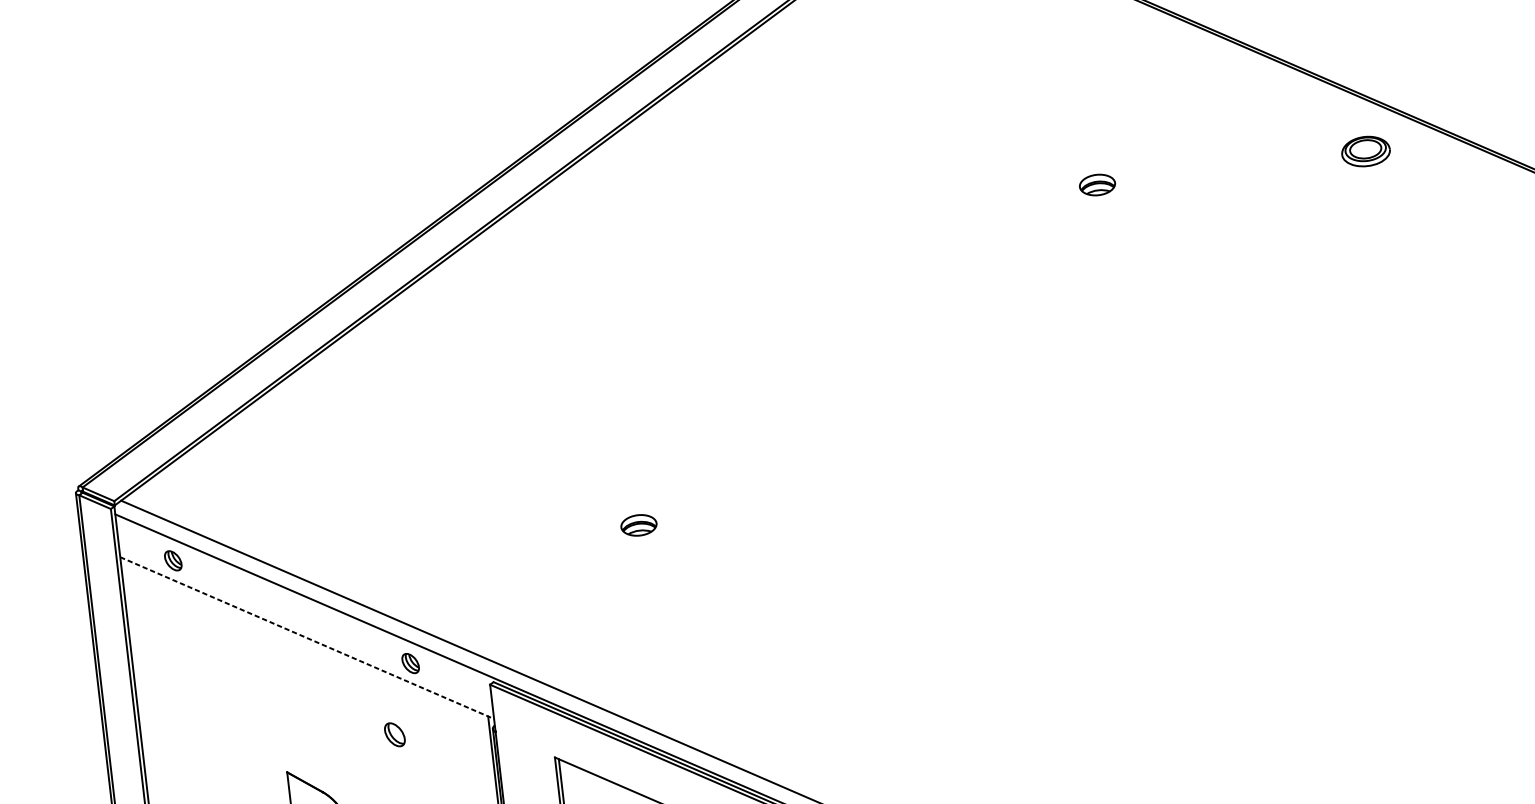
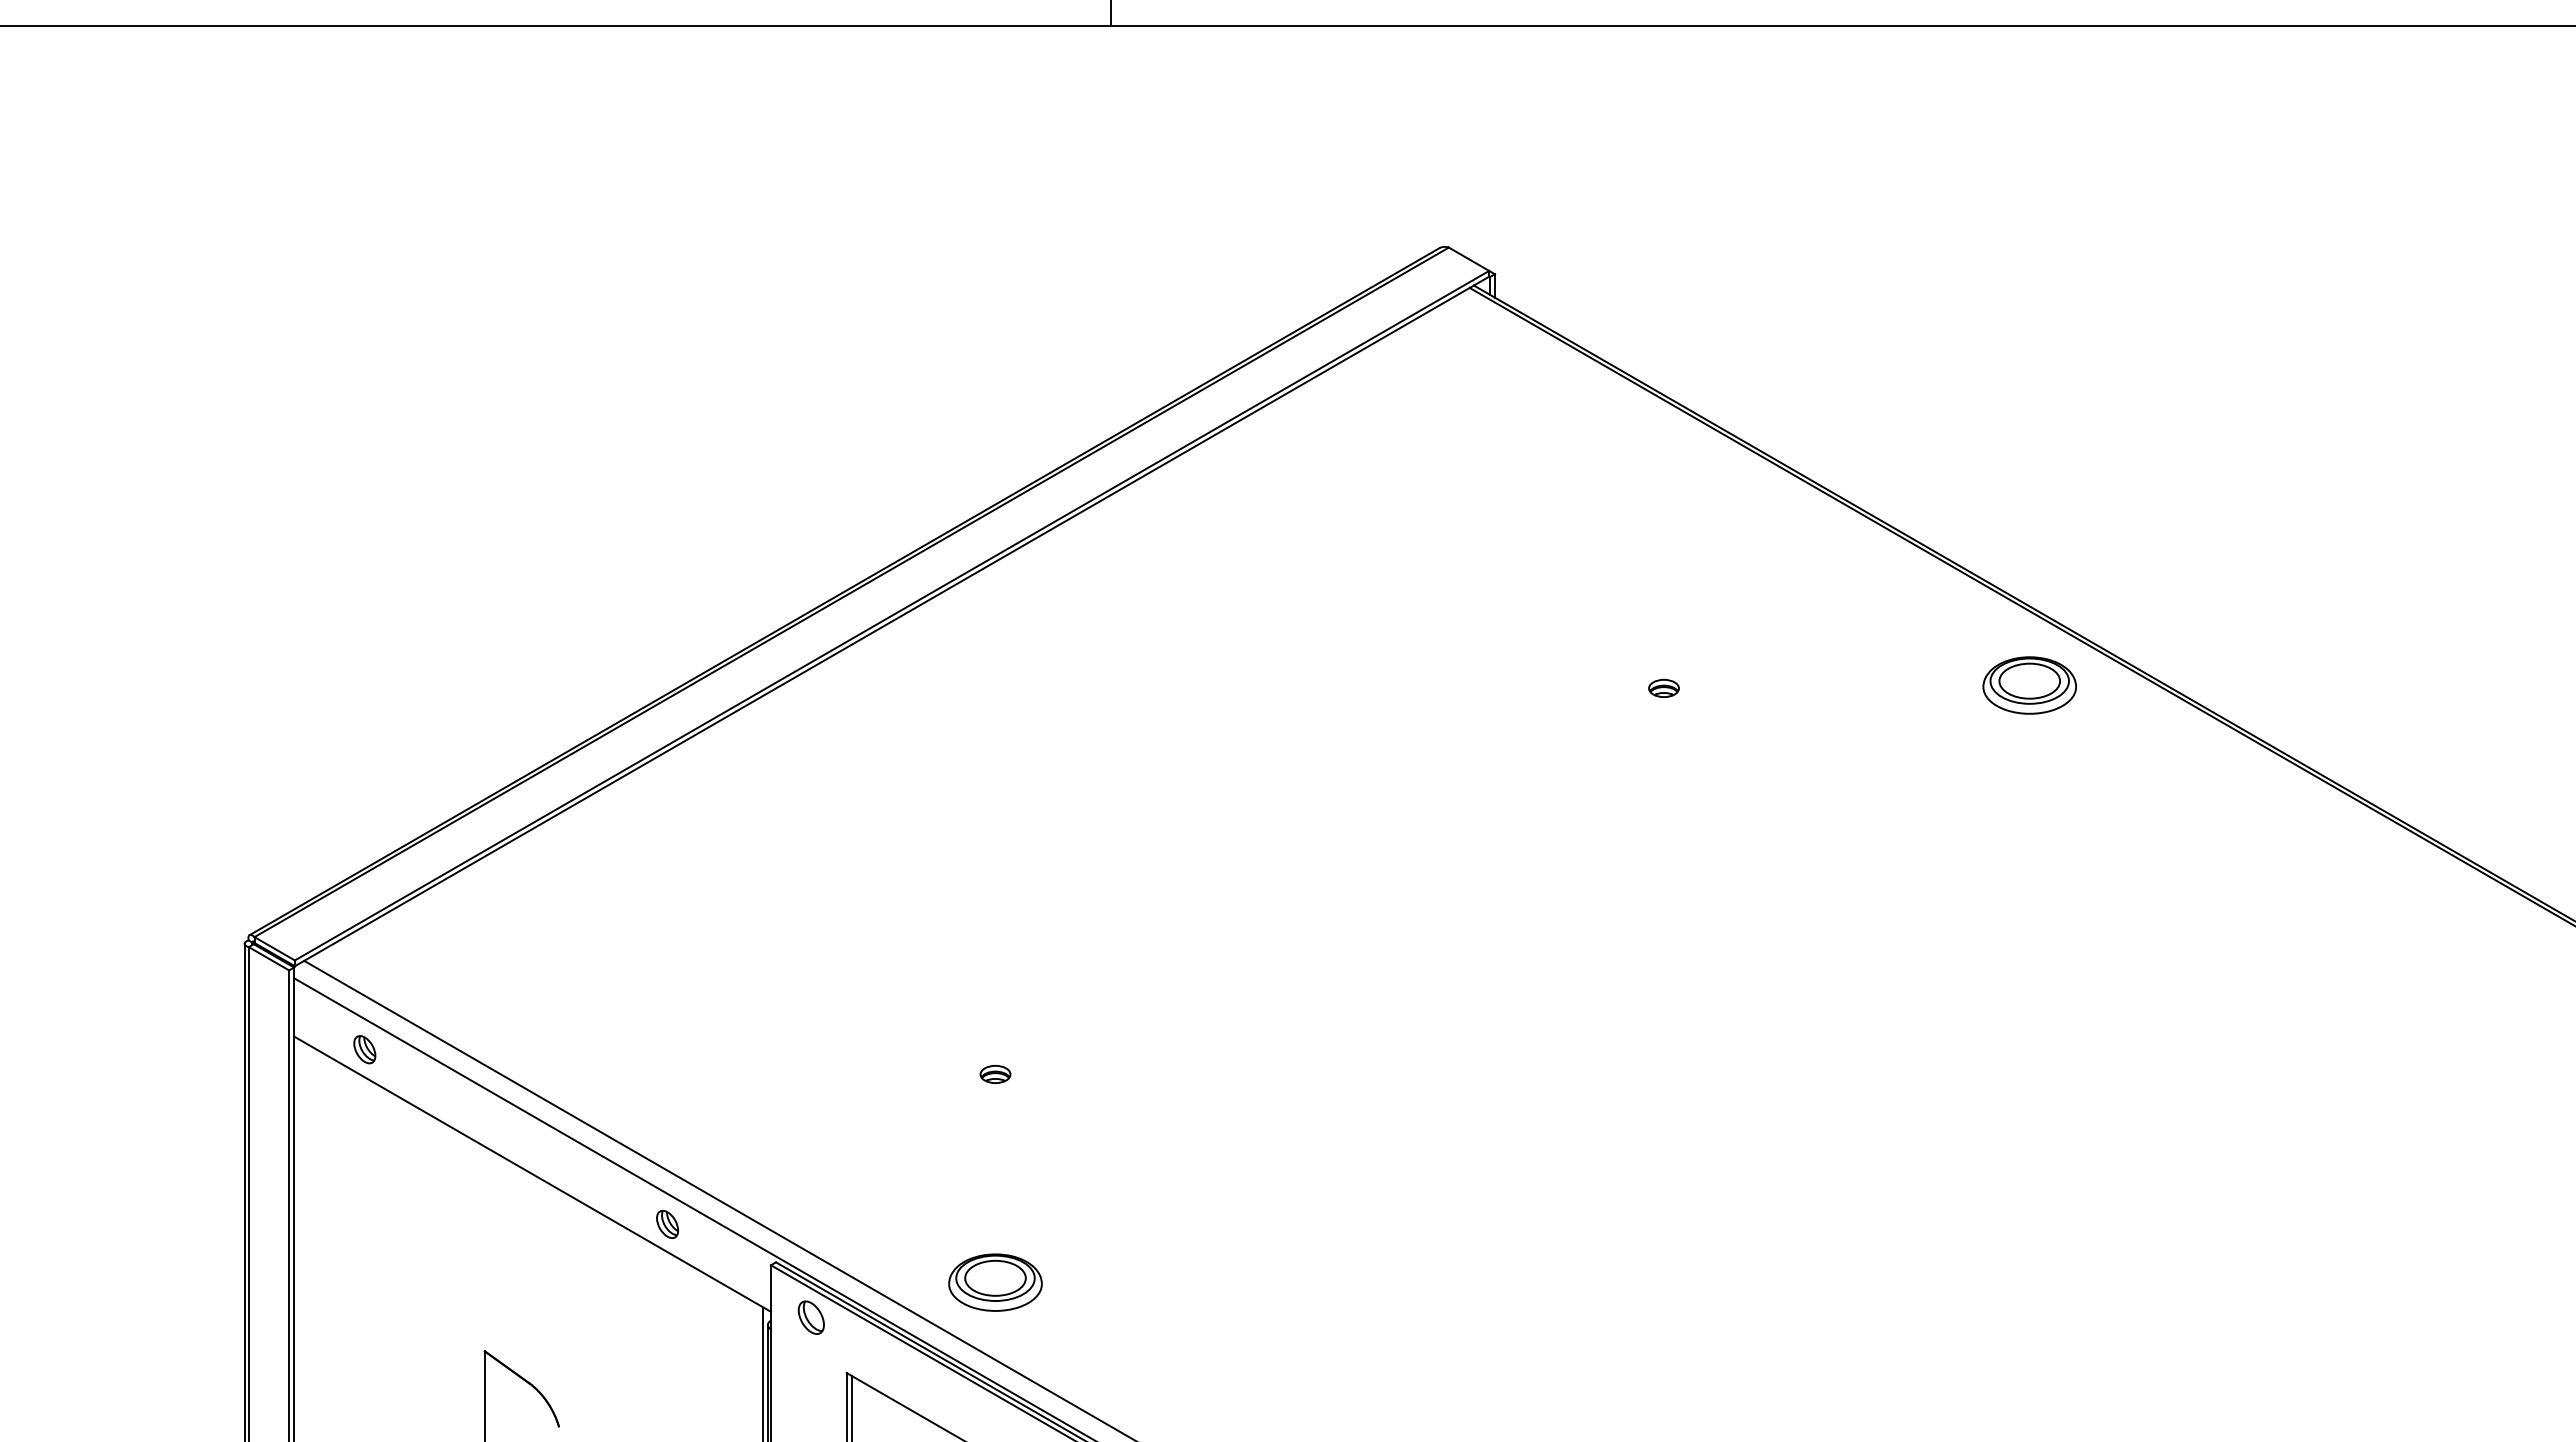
part: (1365, 151) -> (2029, 685), size x1.43
part: (1097, 184) -> (1663, 687), size x0.62
part: (638, 525) -> (995, 1074), size x0.62
line: (307, 638) -> (533, 1174), dashed -> solid
part: (656, 678) -> (995, 1282), added
part: (394, 734) -> (810, 1317), moved

